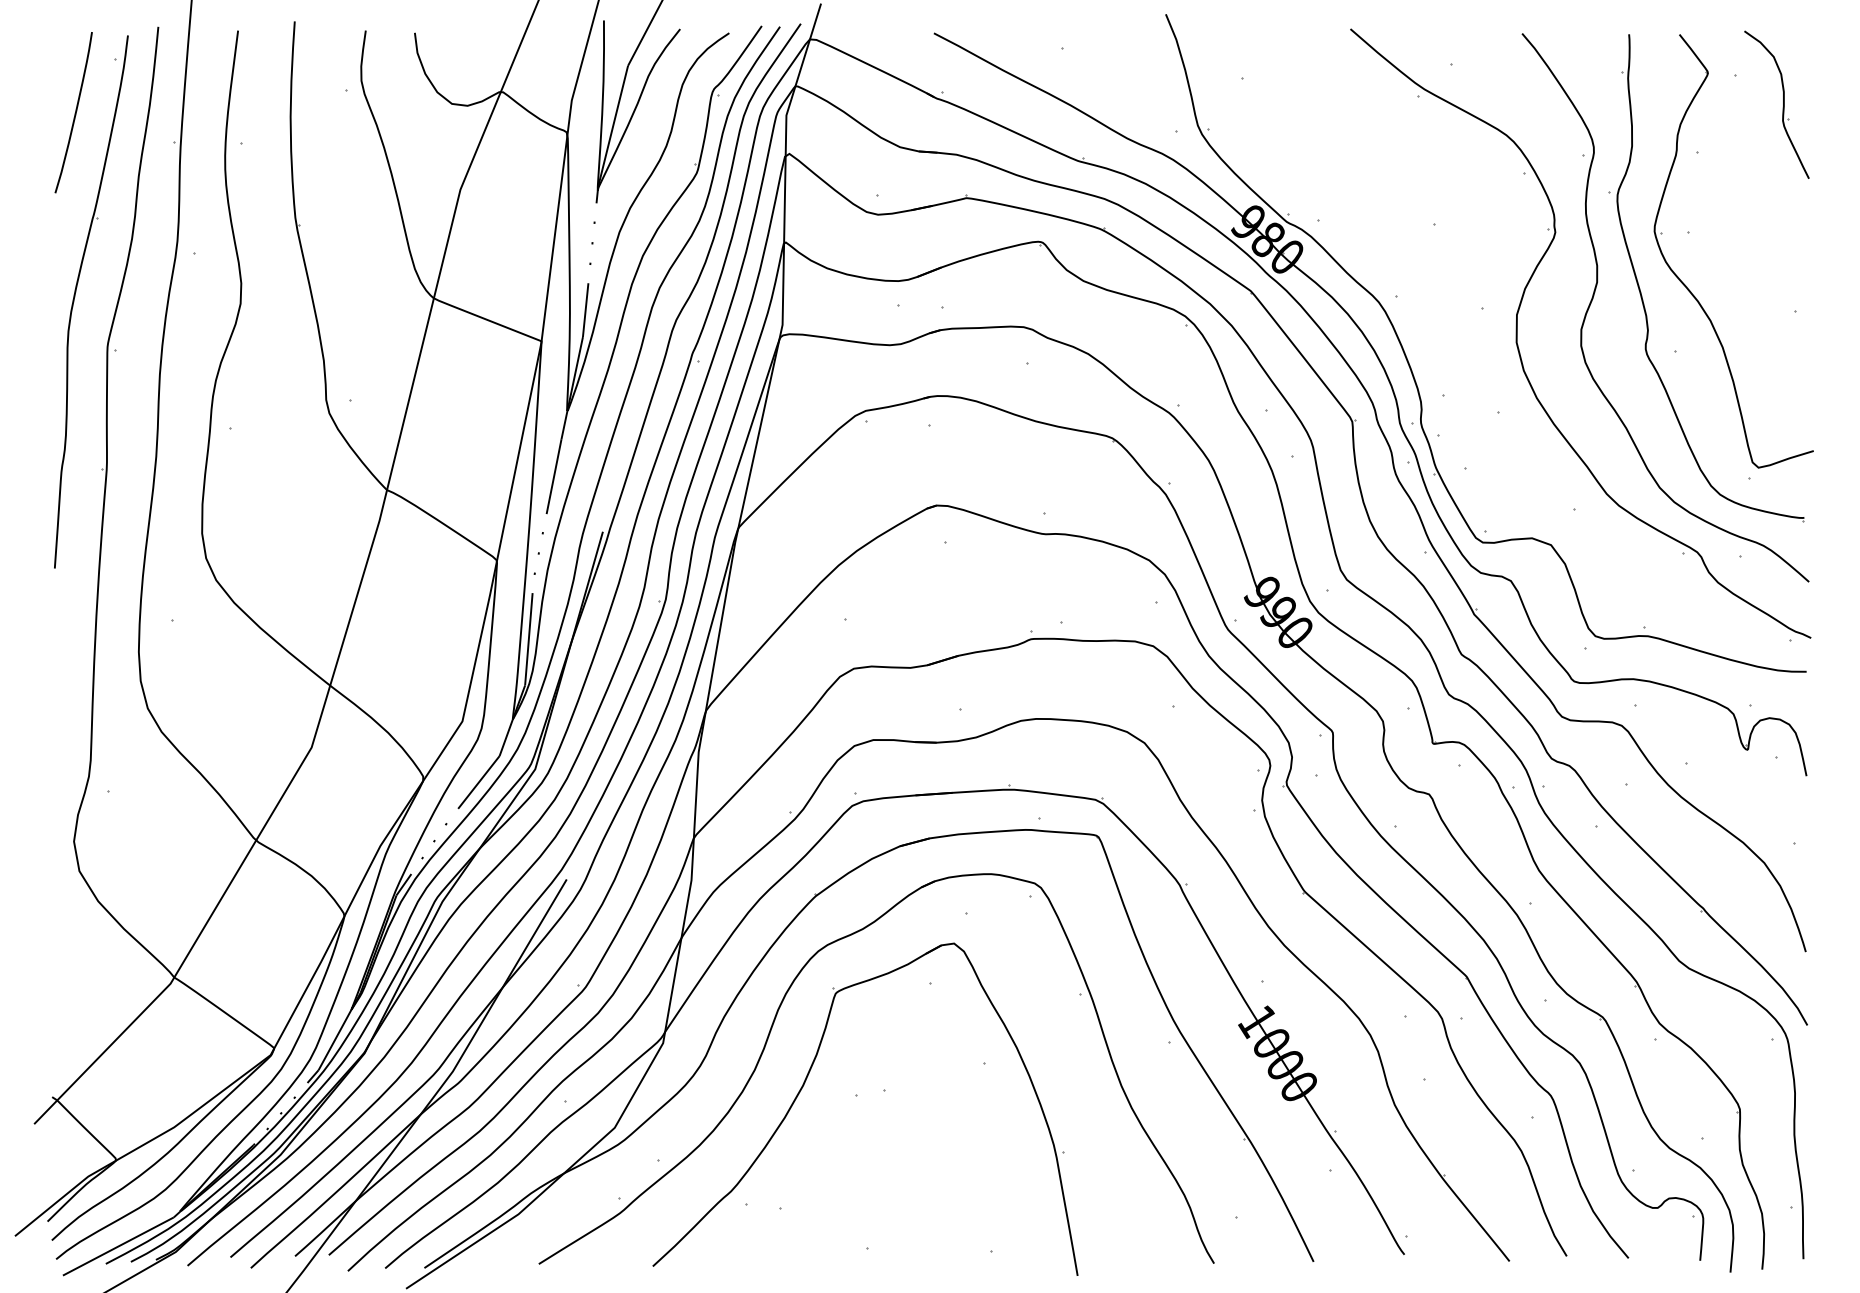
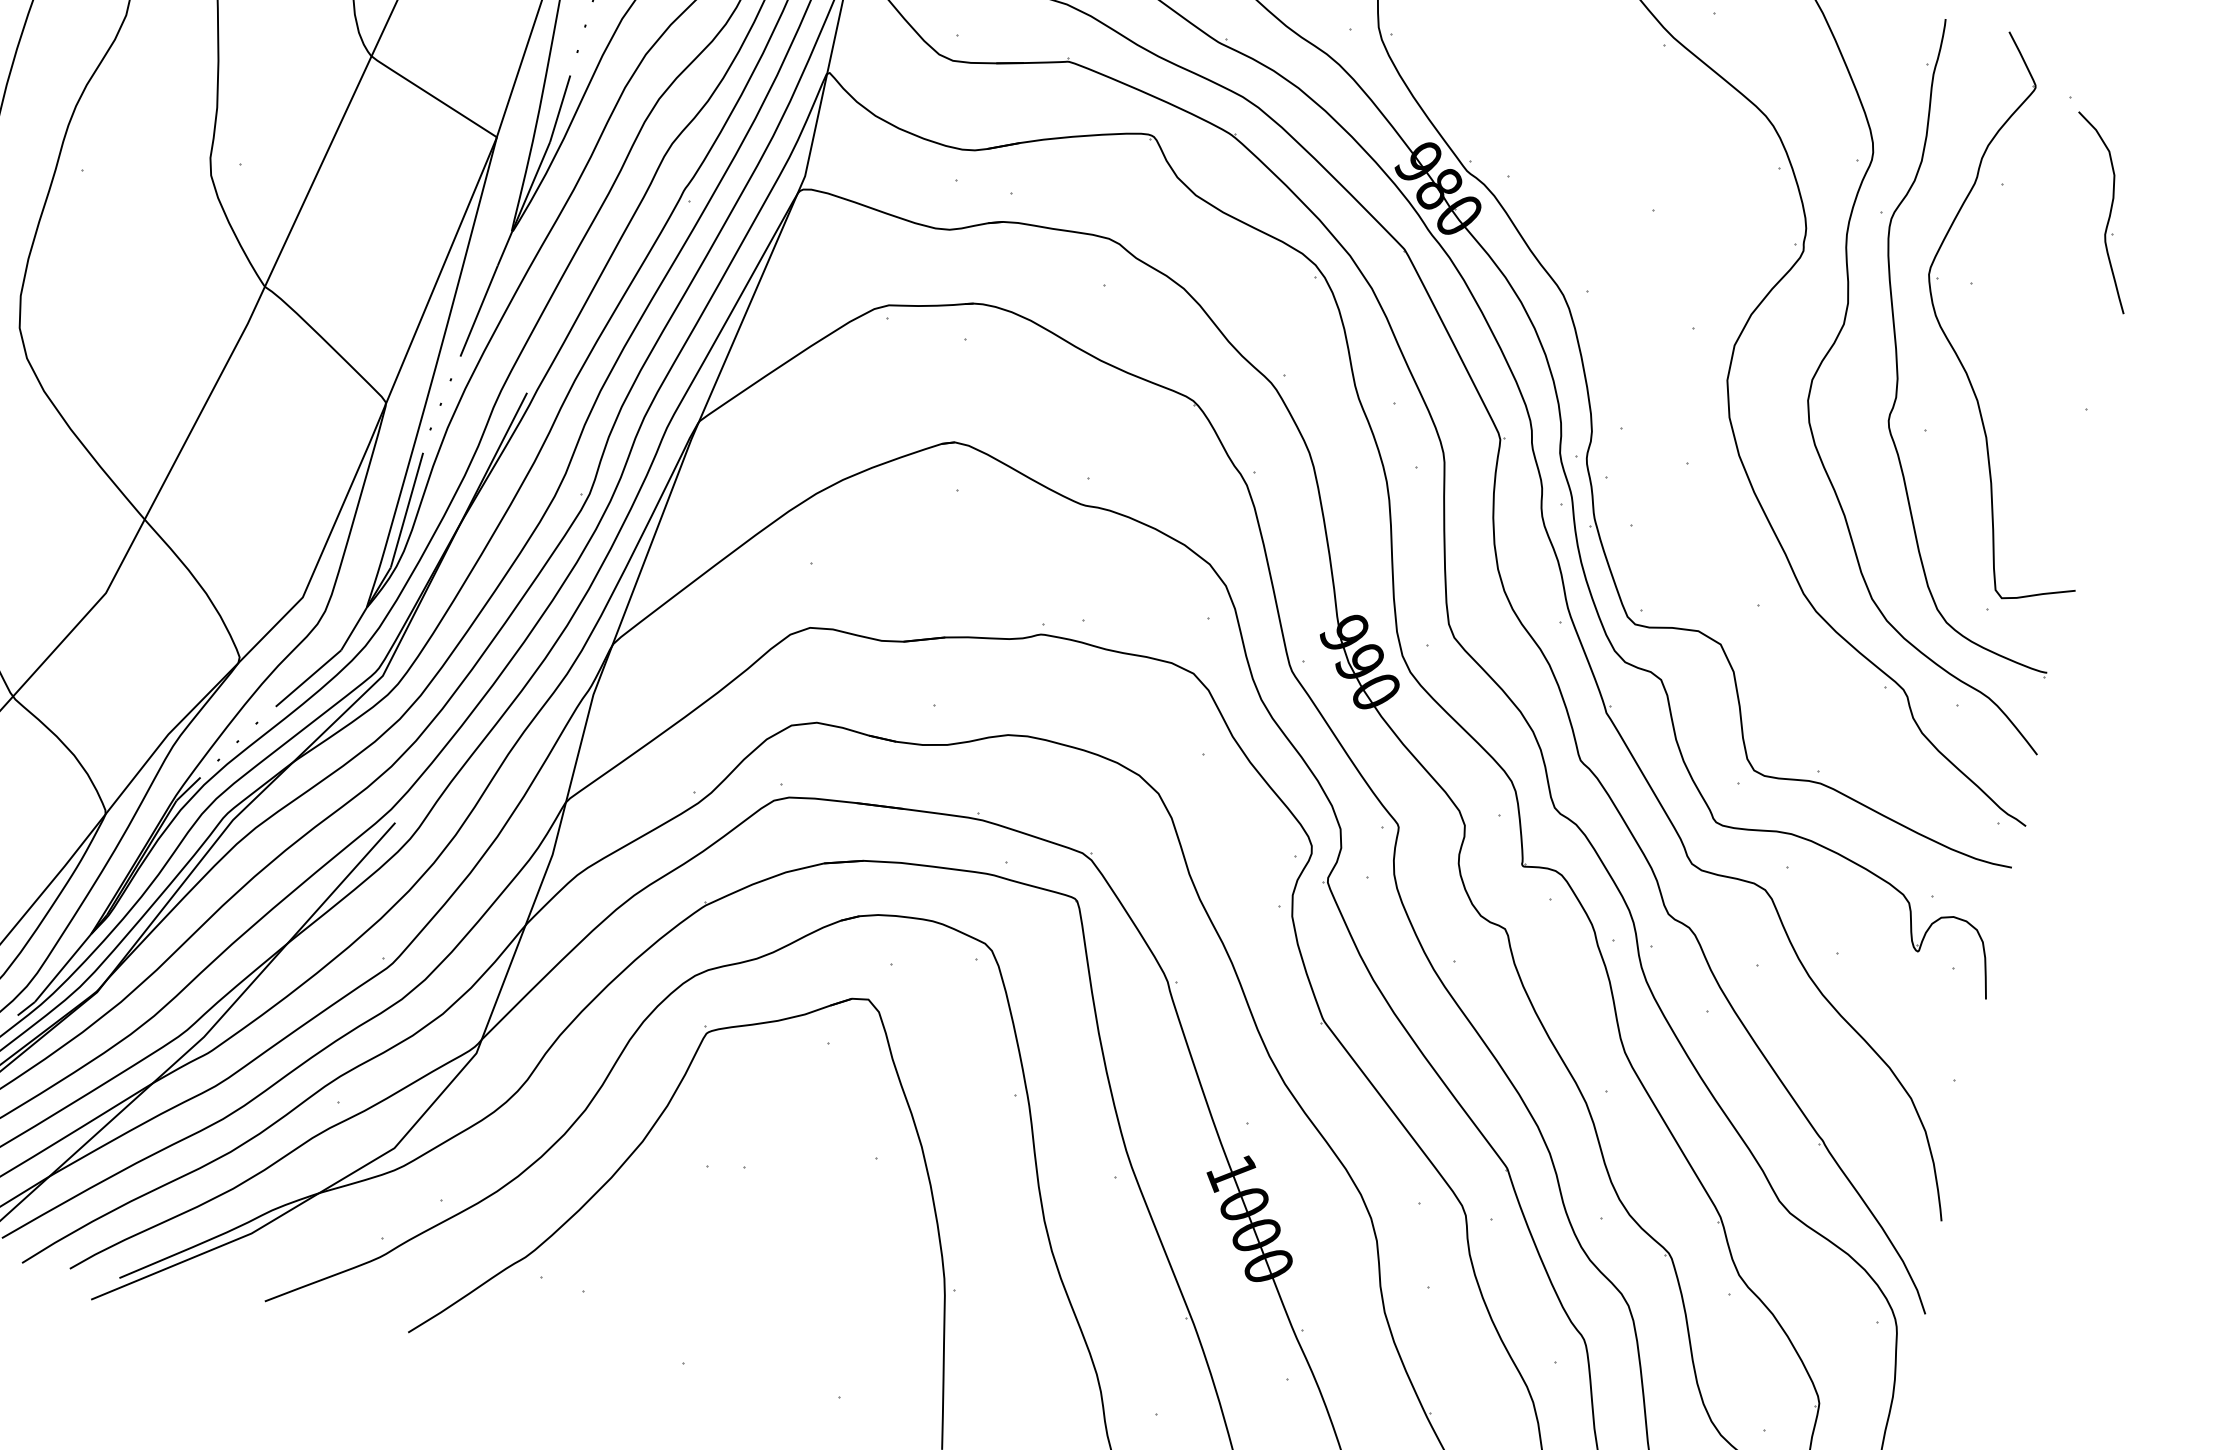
part: (1782, 107) -> (2107, 217), moved

